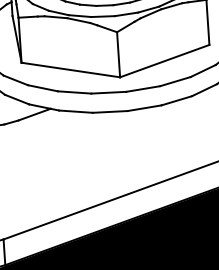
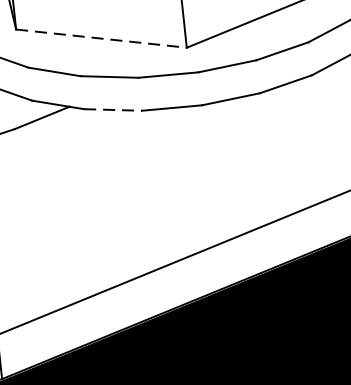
line: (70, 70) -> (100, 39), solid -> dashed
line: (75, 111) -> (112, 109), solid -> dashed

